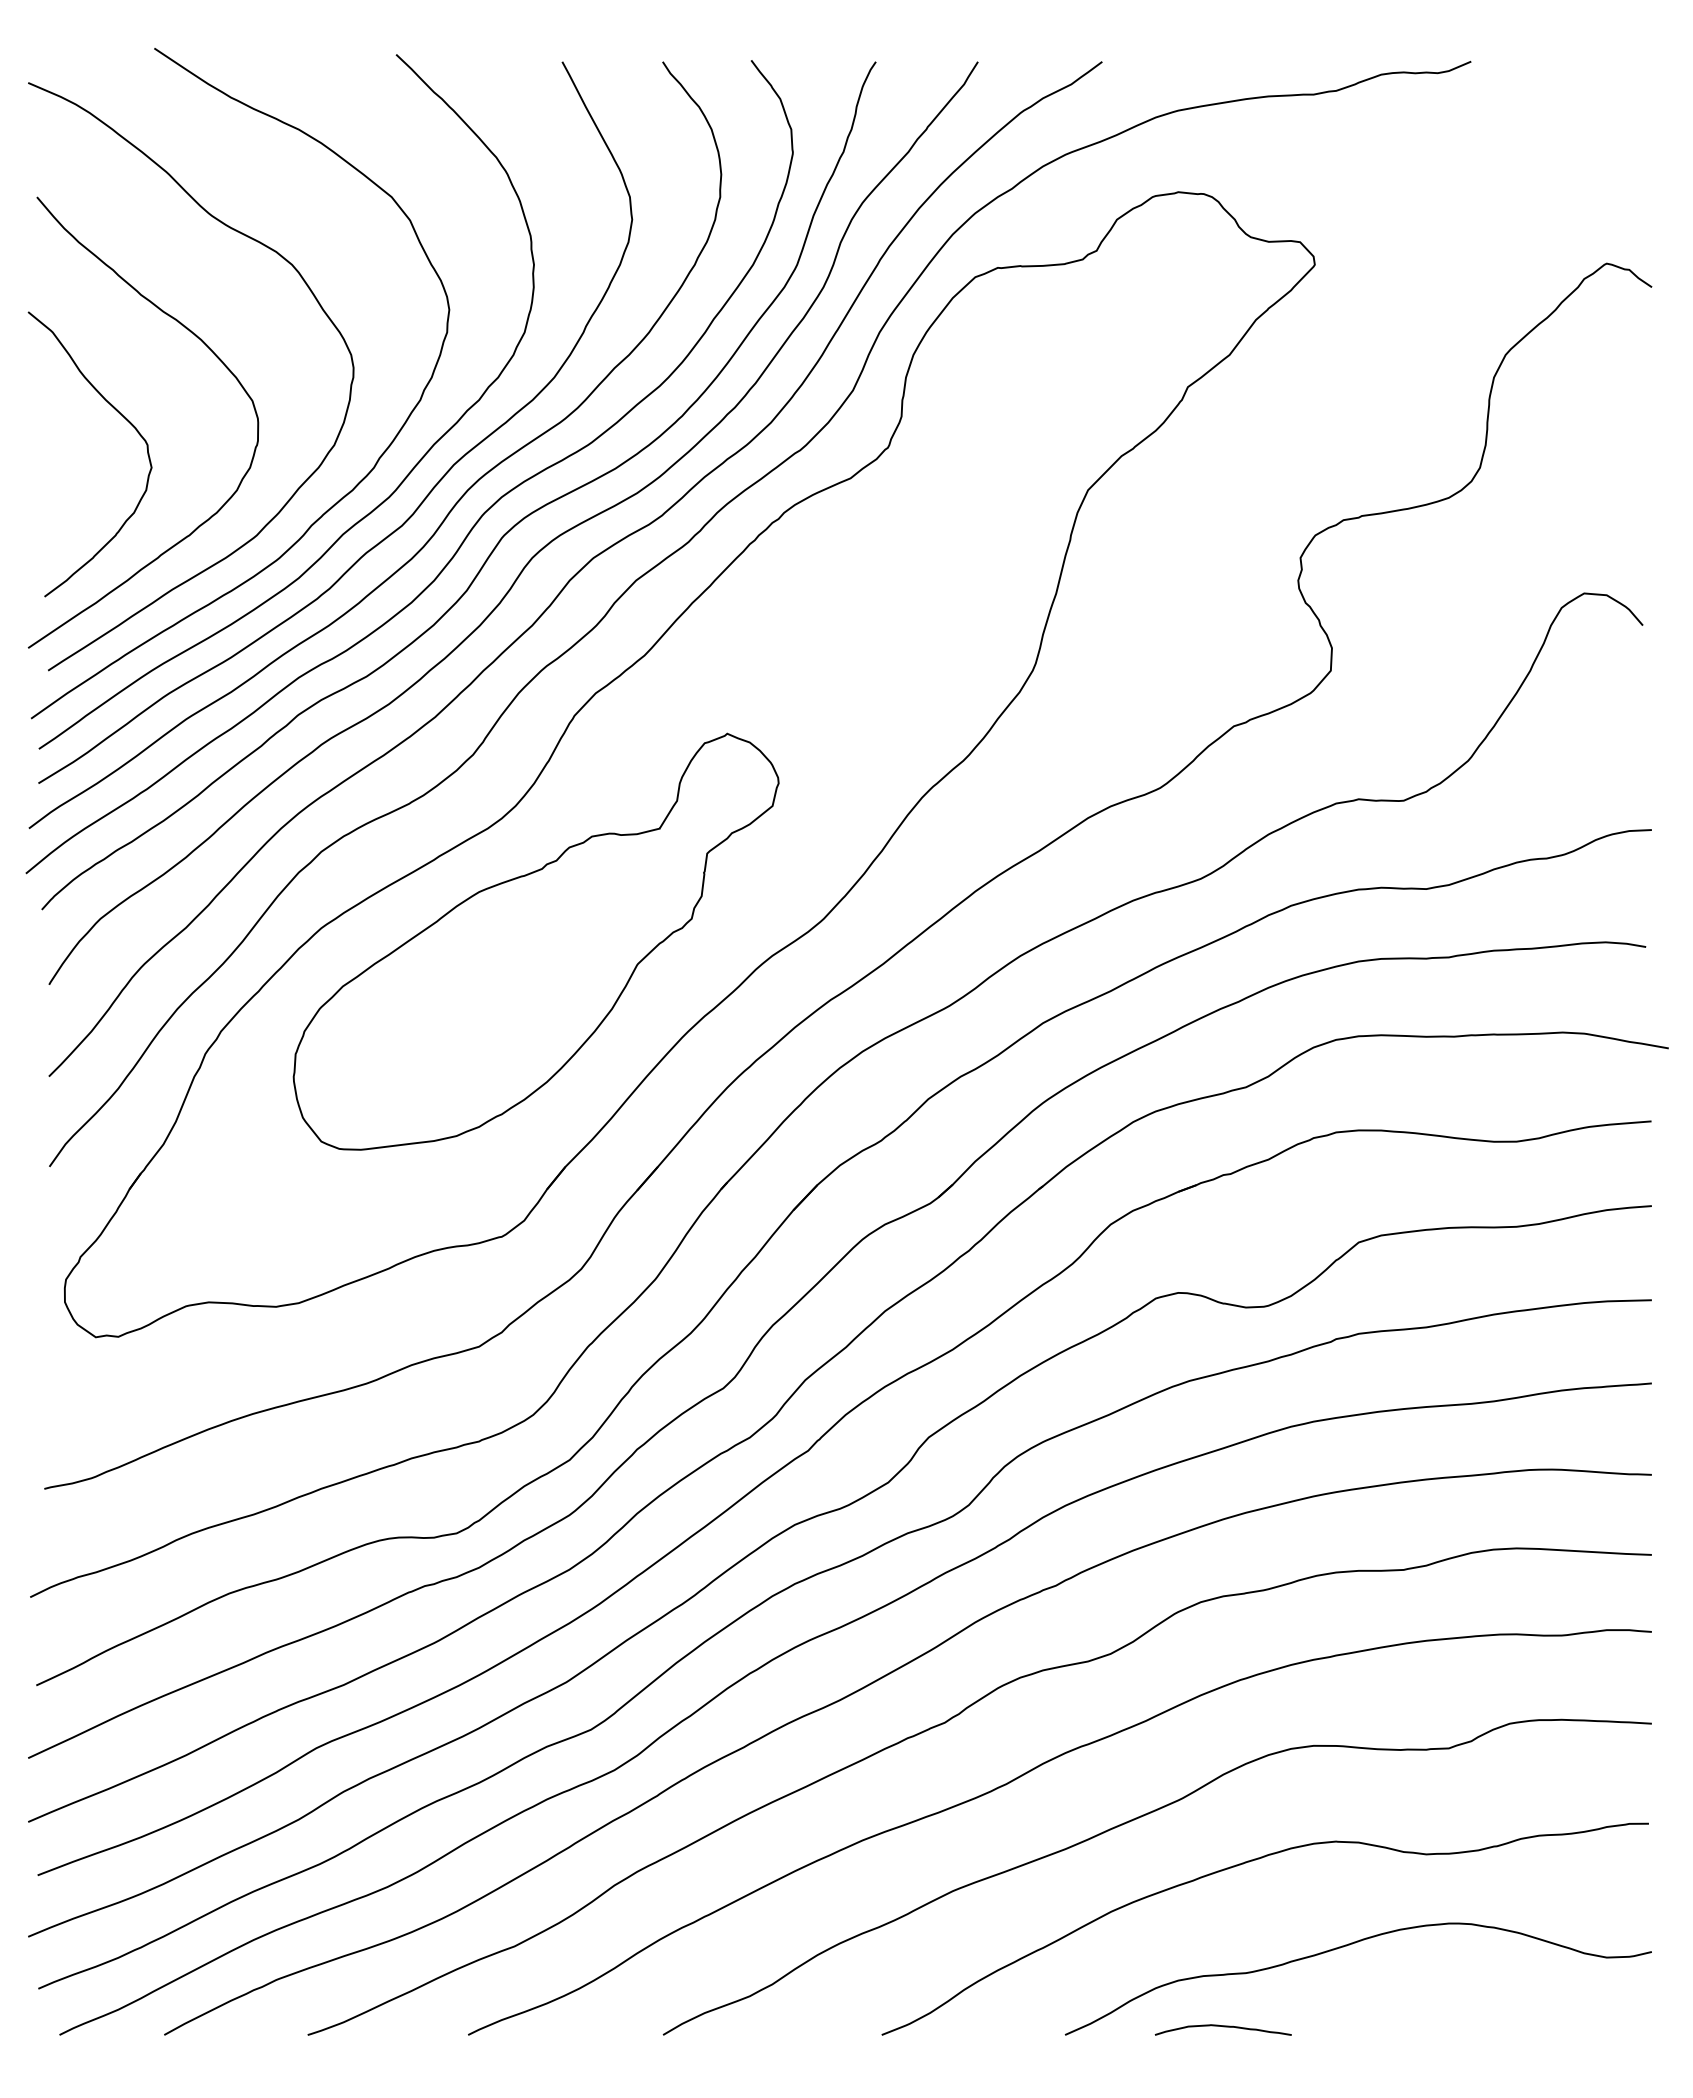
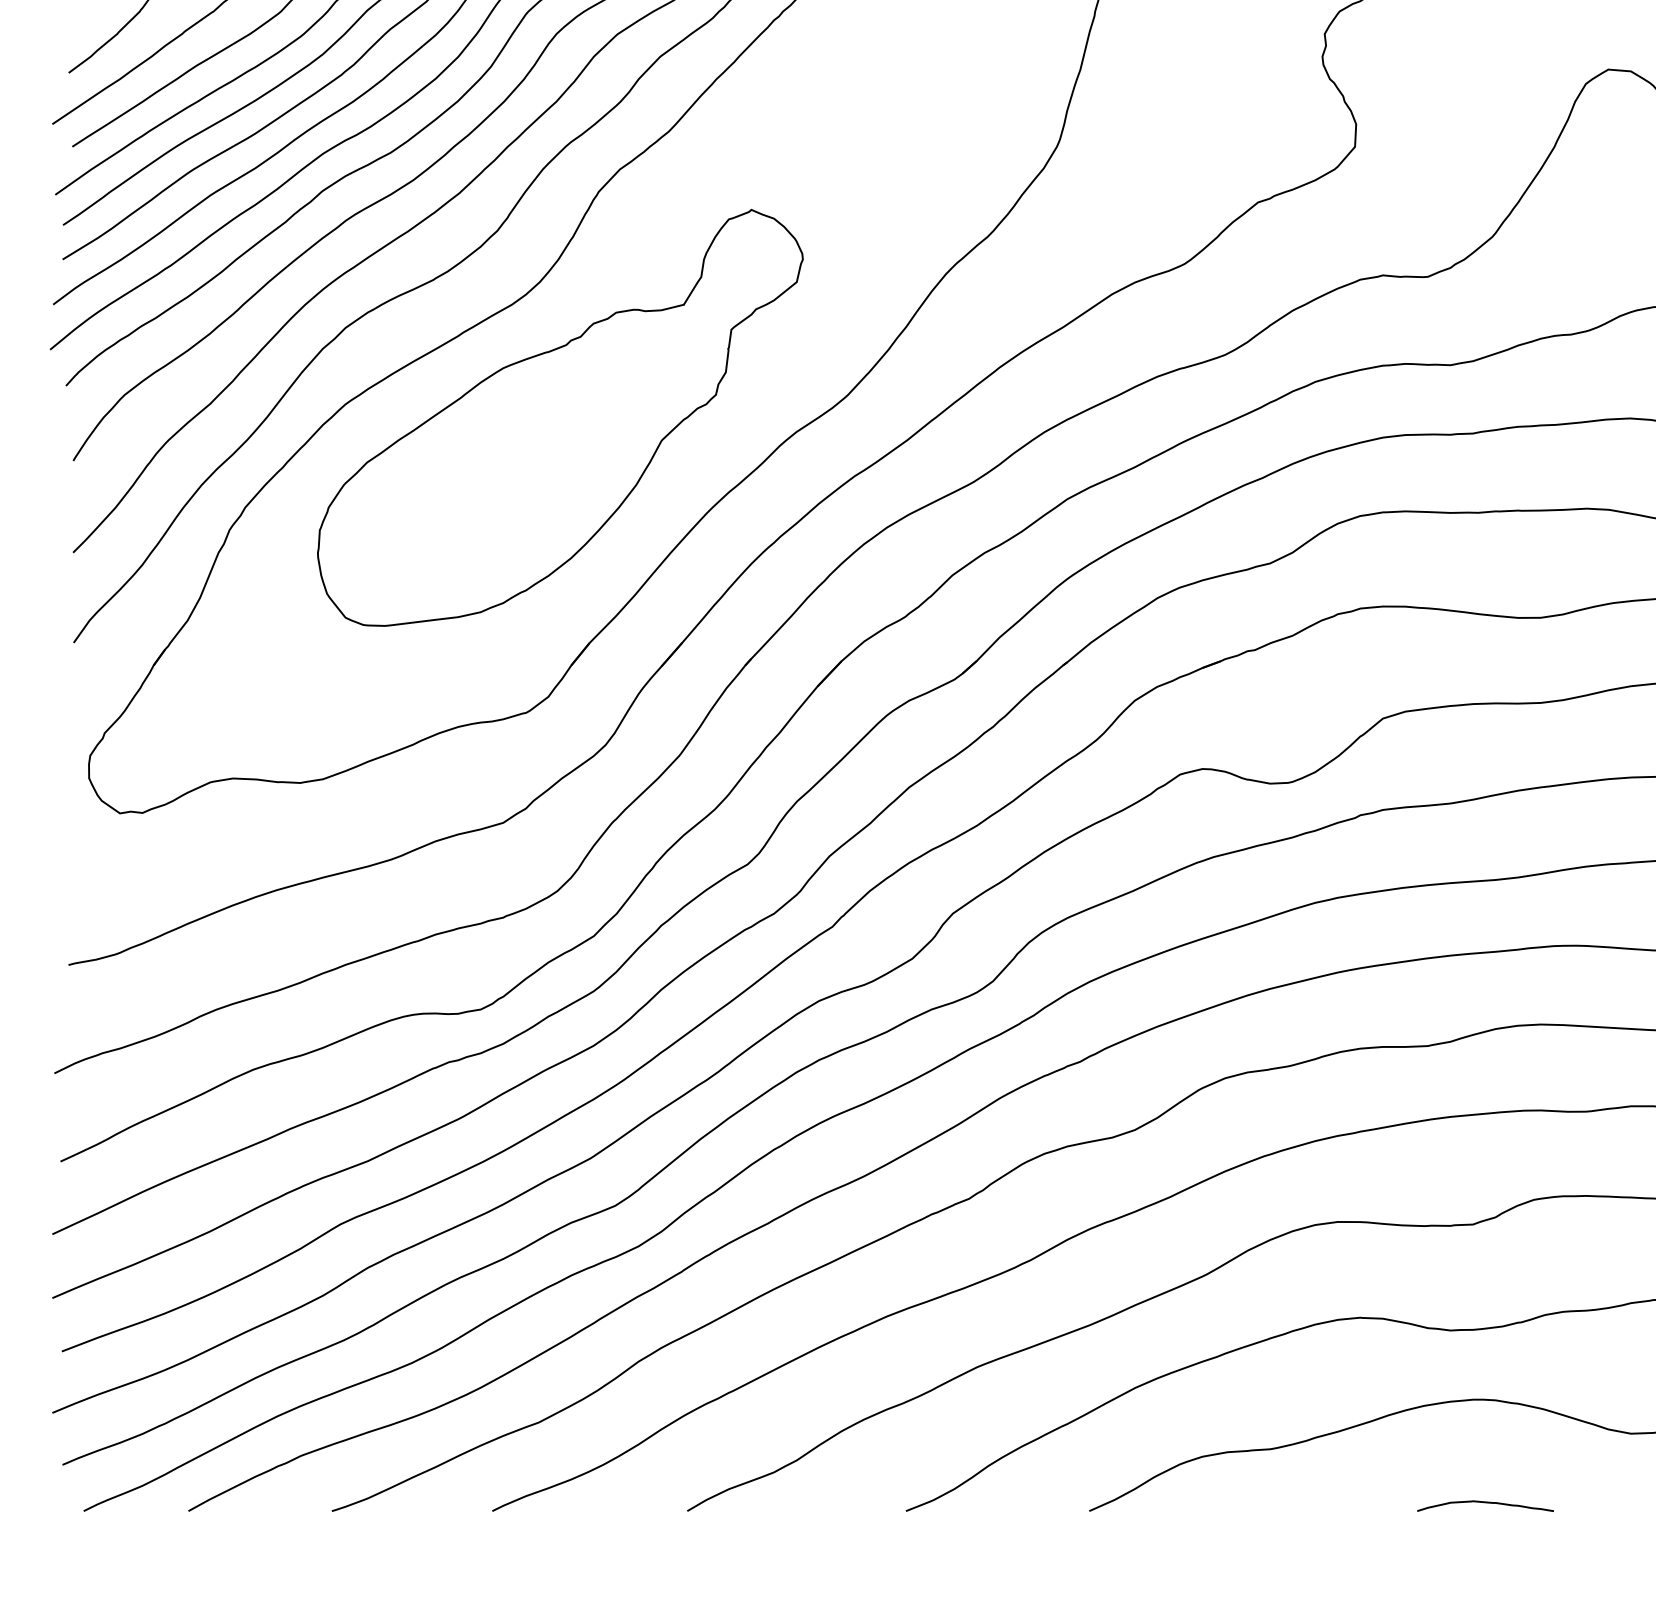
curve: (1223, 2027) -> (1485, 1503), moved

